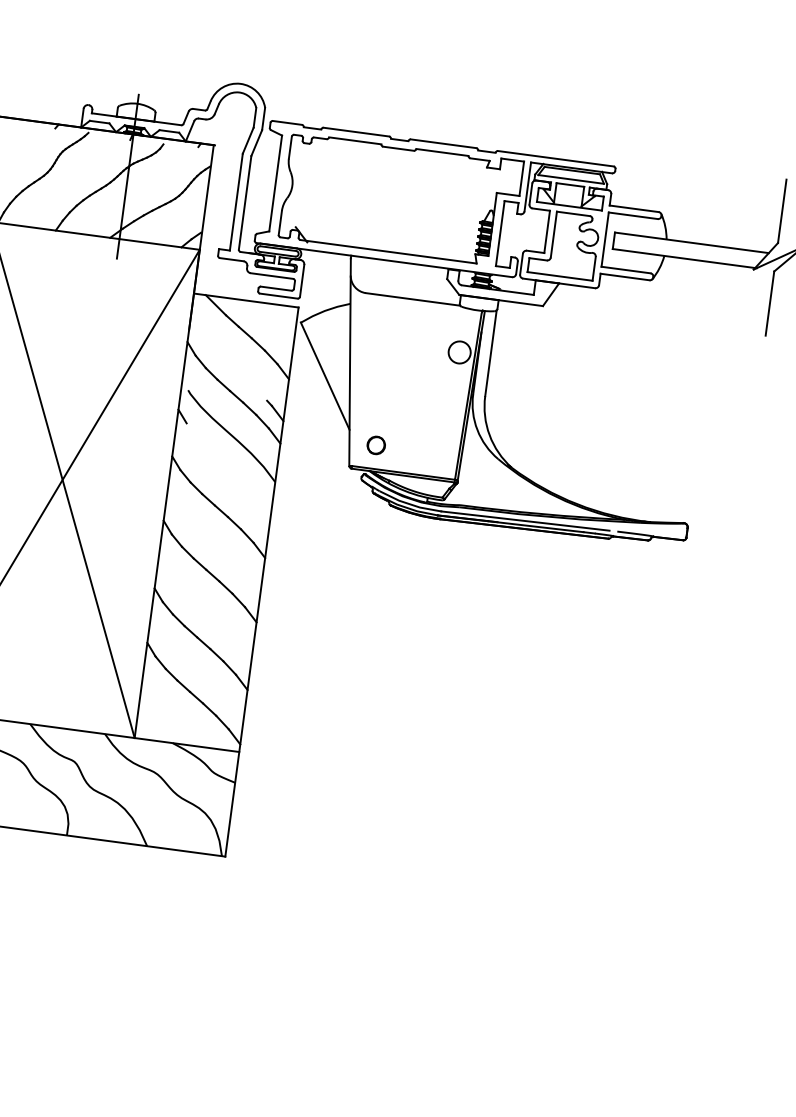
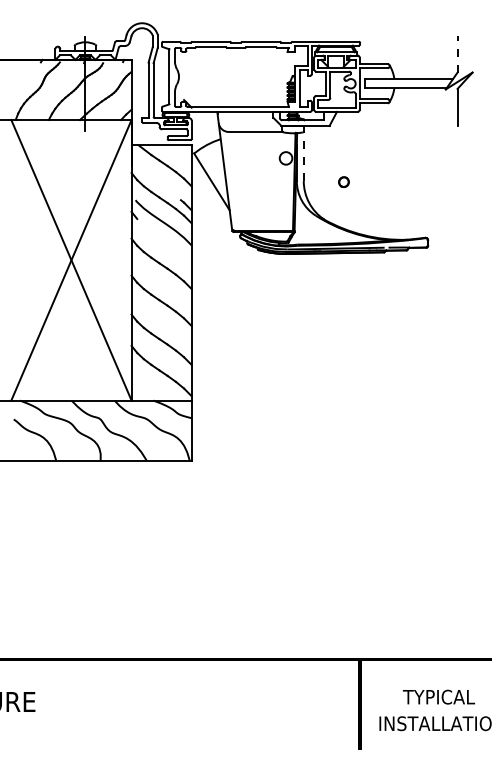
line: (782, 209) -> (457, 53), solid -> dashed
line: (490, 353) -> (303, 156), solid -> dashed
circle: (375, 444) -> (343, 181), moved

